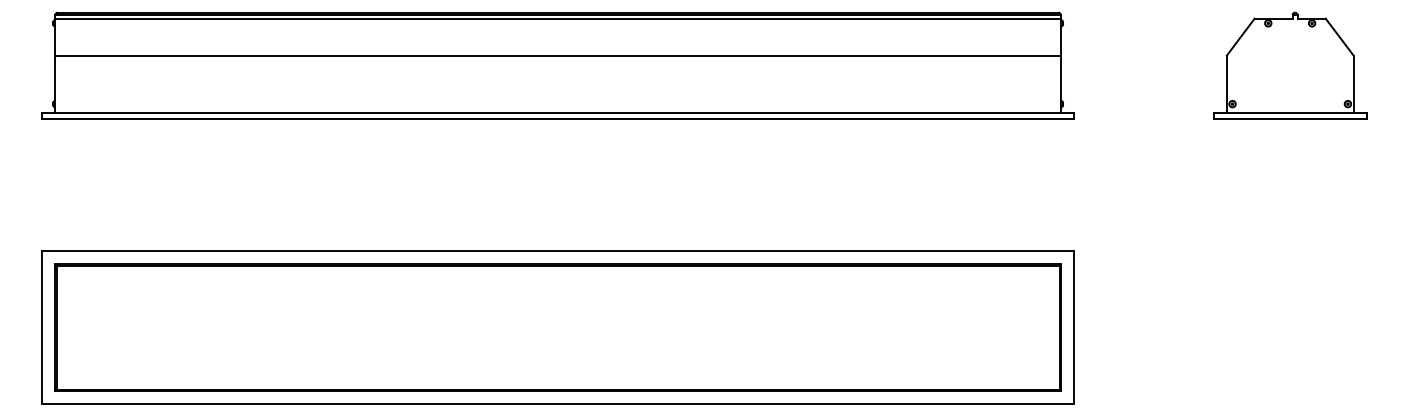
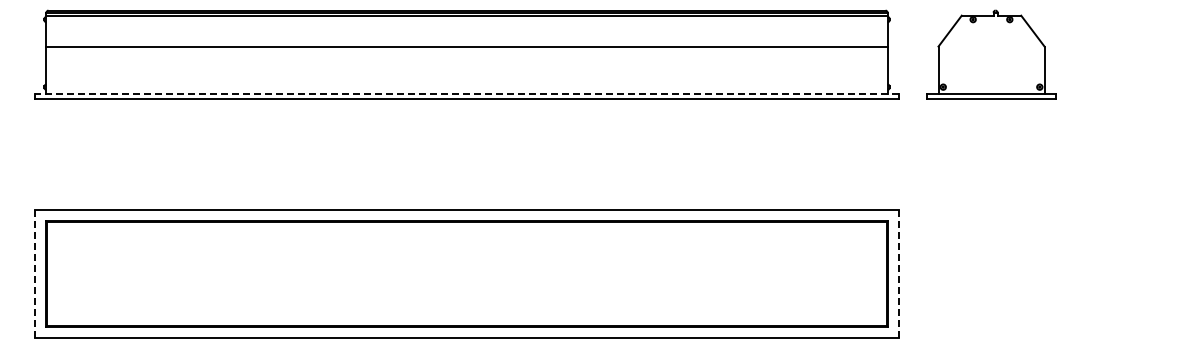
part: (1290, 65) -> (991, 54), moved
line: (558, 112) -> (467, 94), solid -> dashed
line: (1073, 326) -> (898, 273), solid -> dashed
line: (42, 328) -> (35, 274), solid -> dashed

